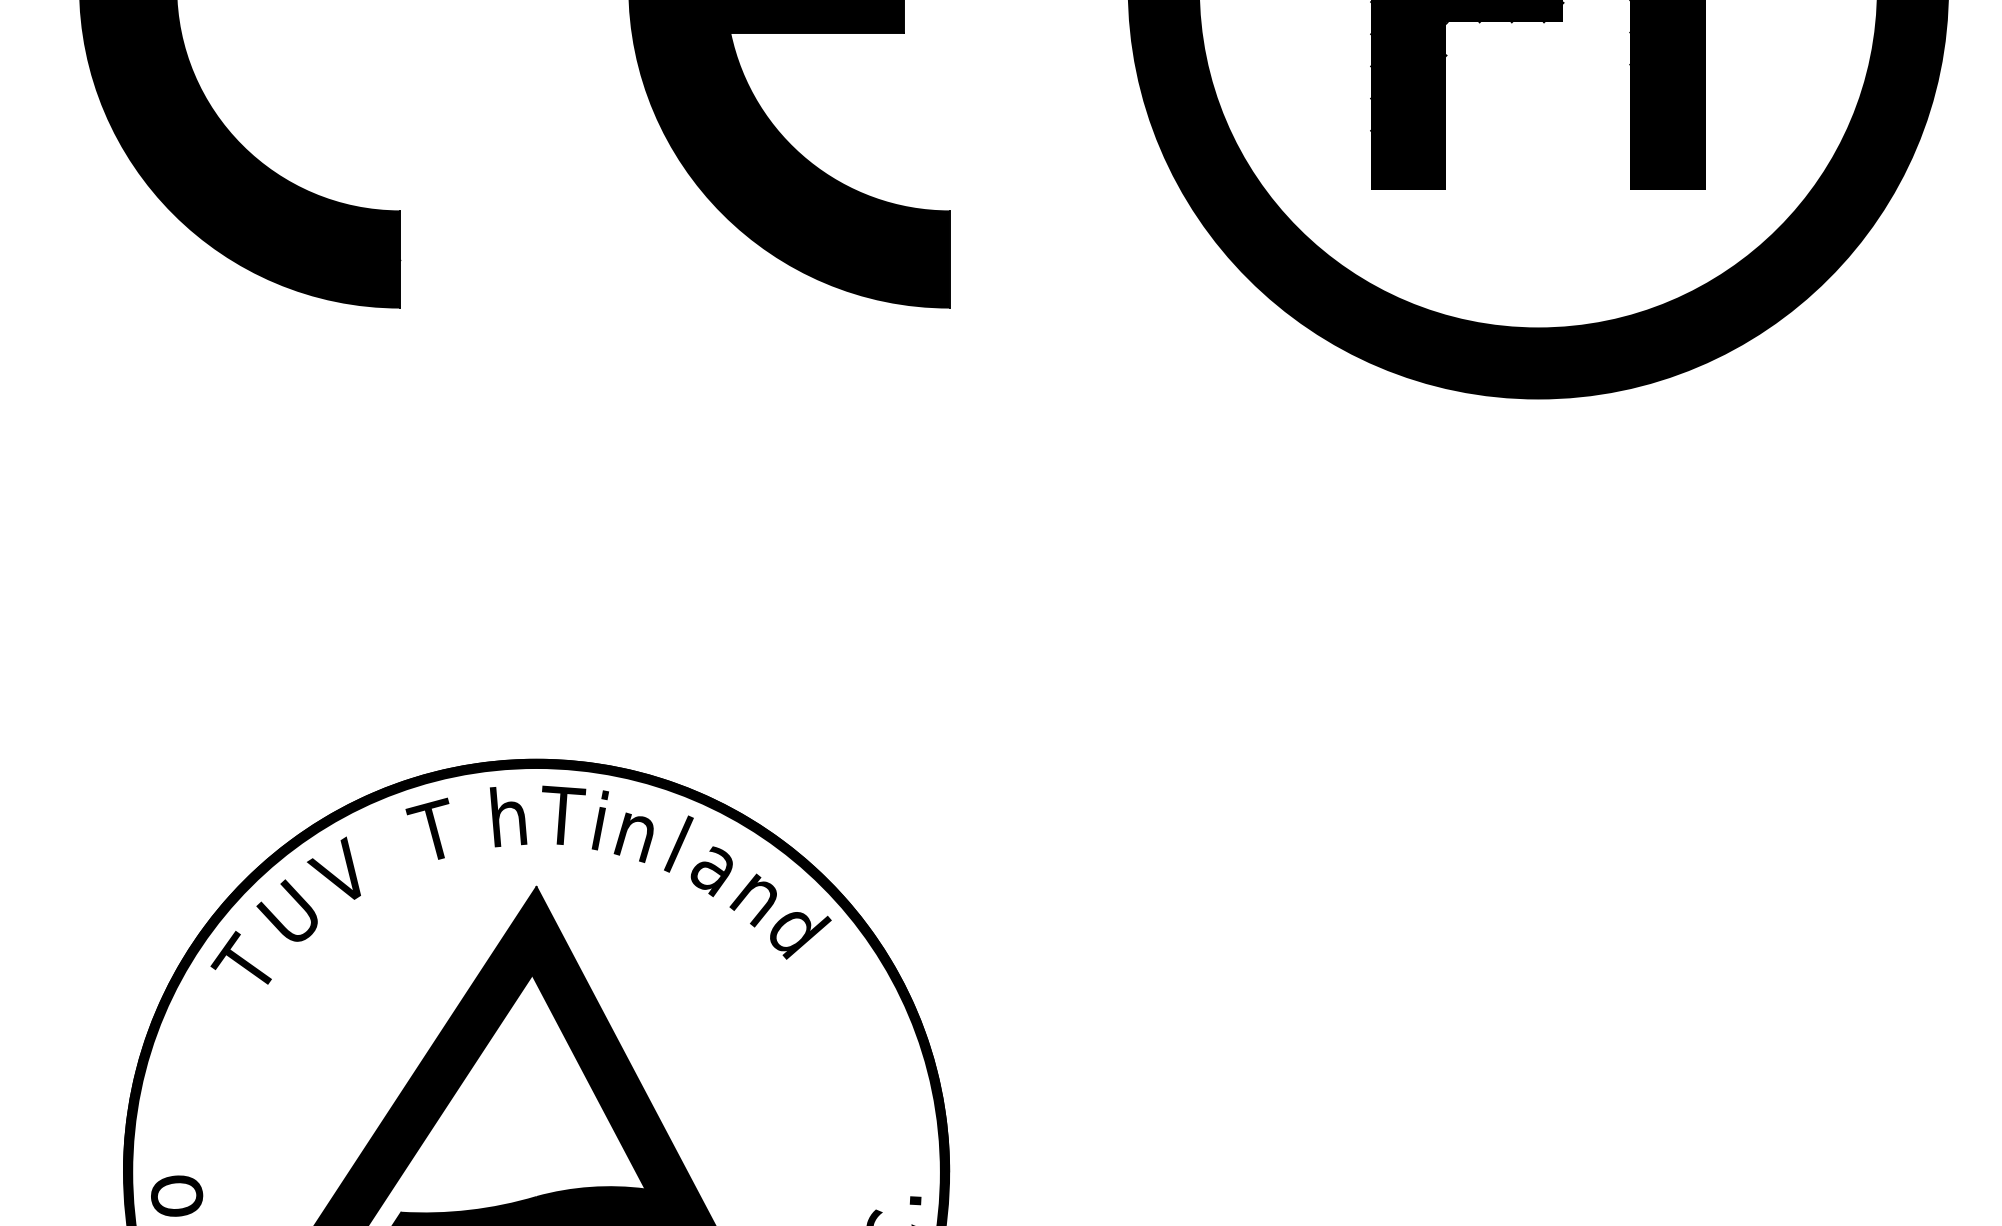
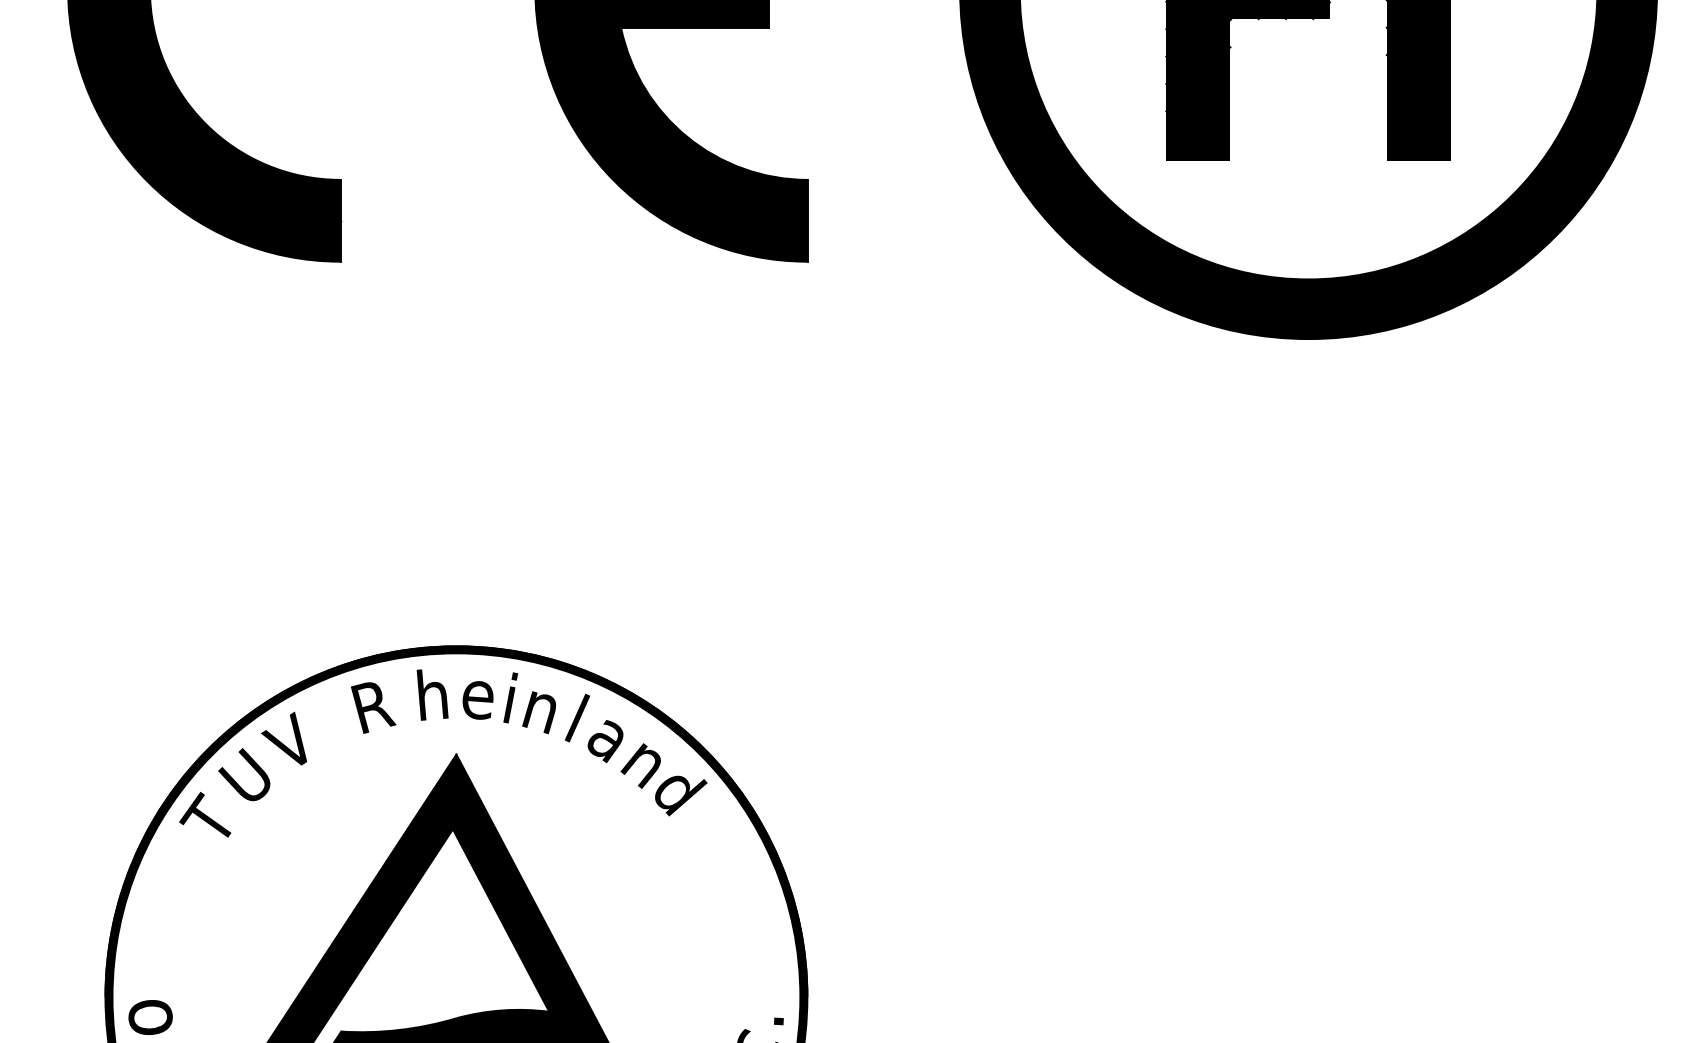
text: (564, 815) -> (480, 693), T -> e
text: (435, 829) -> (370, 705), T -> R

